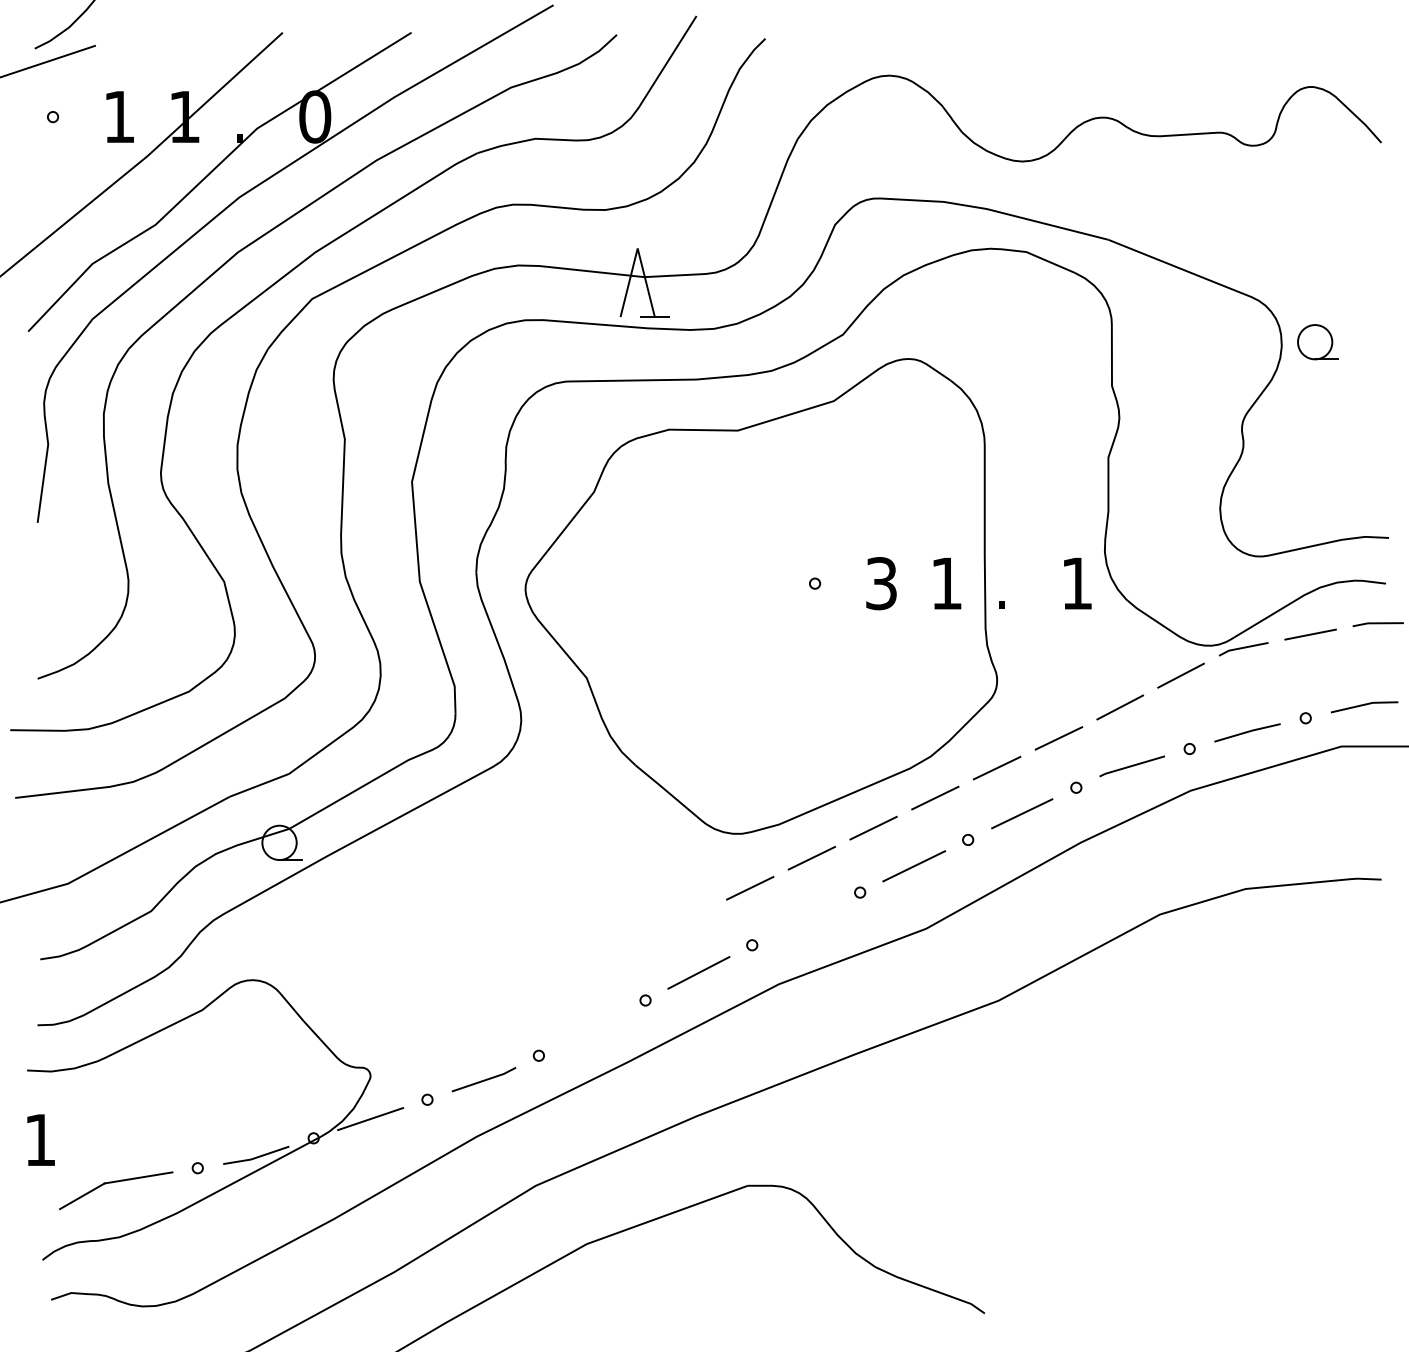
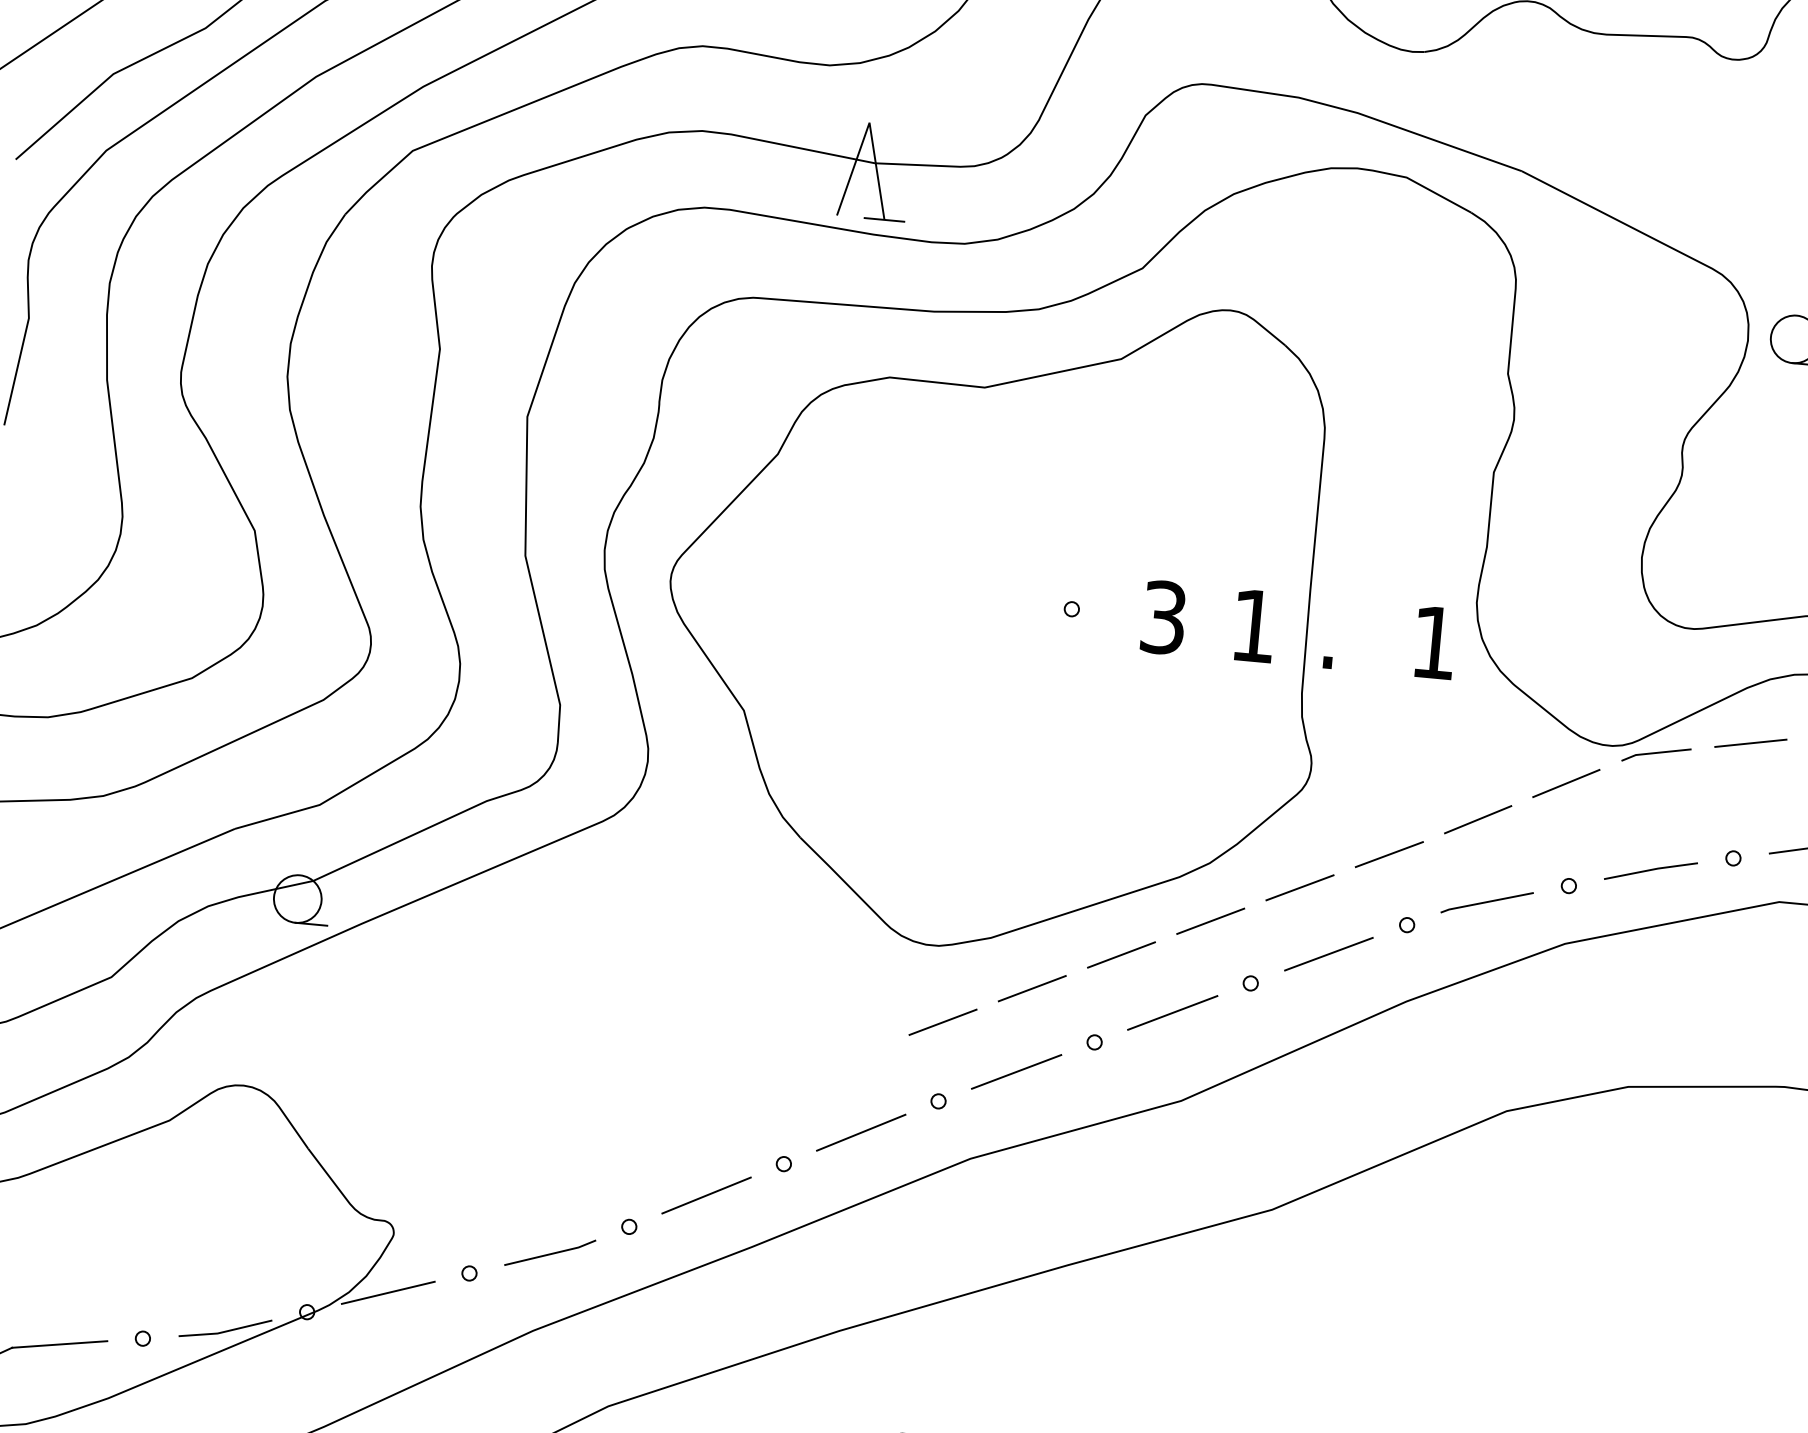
line: (806, 918) -> (1017, 1071), added
line: (591, 1027) -> (705, 1194), added

